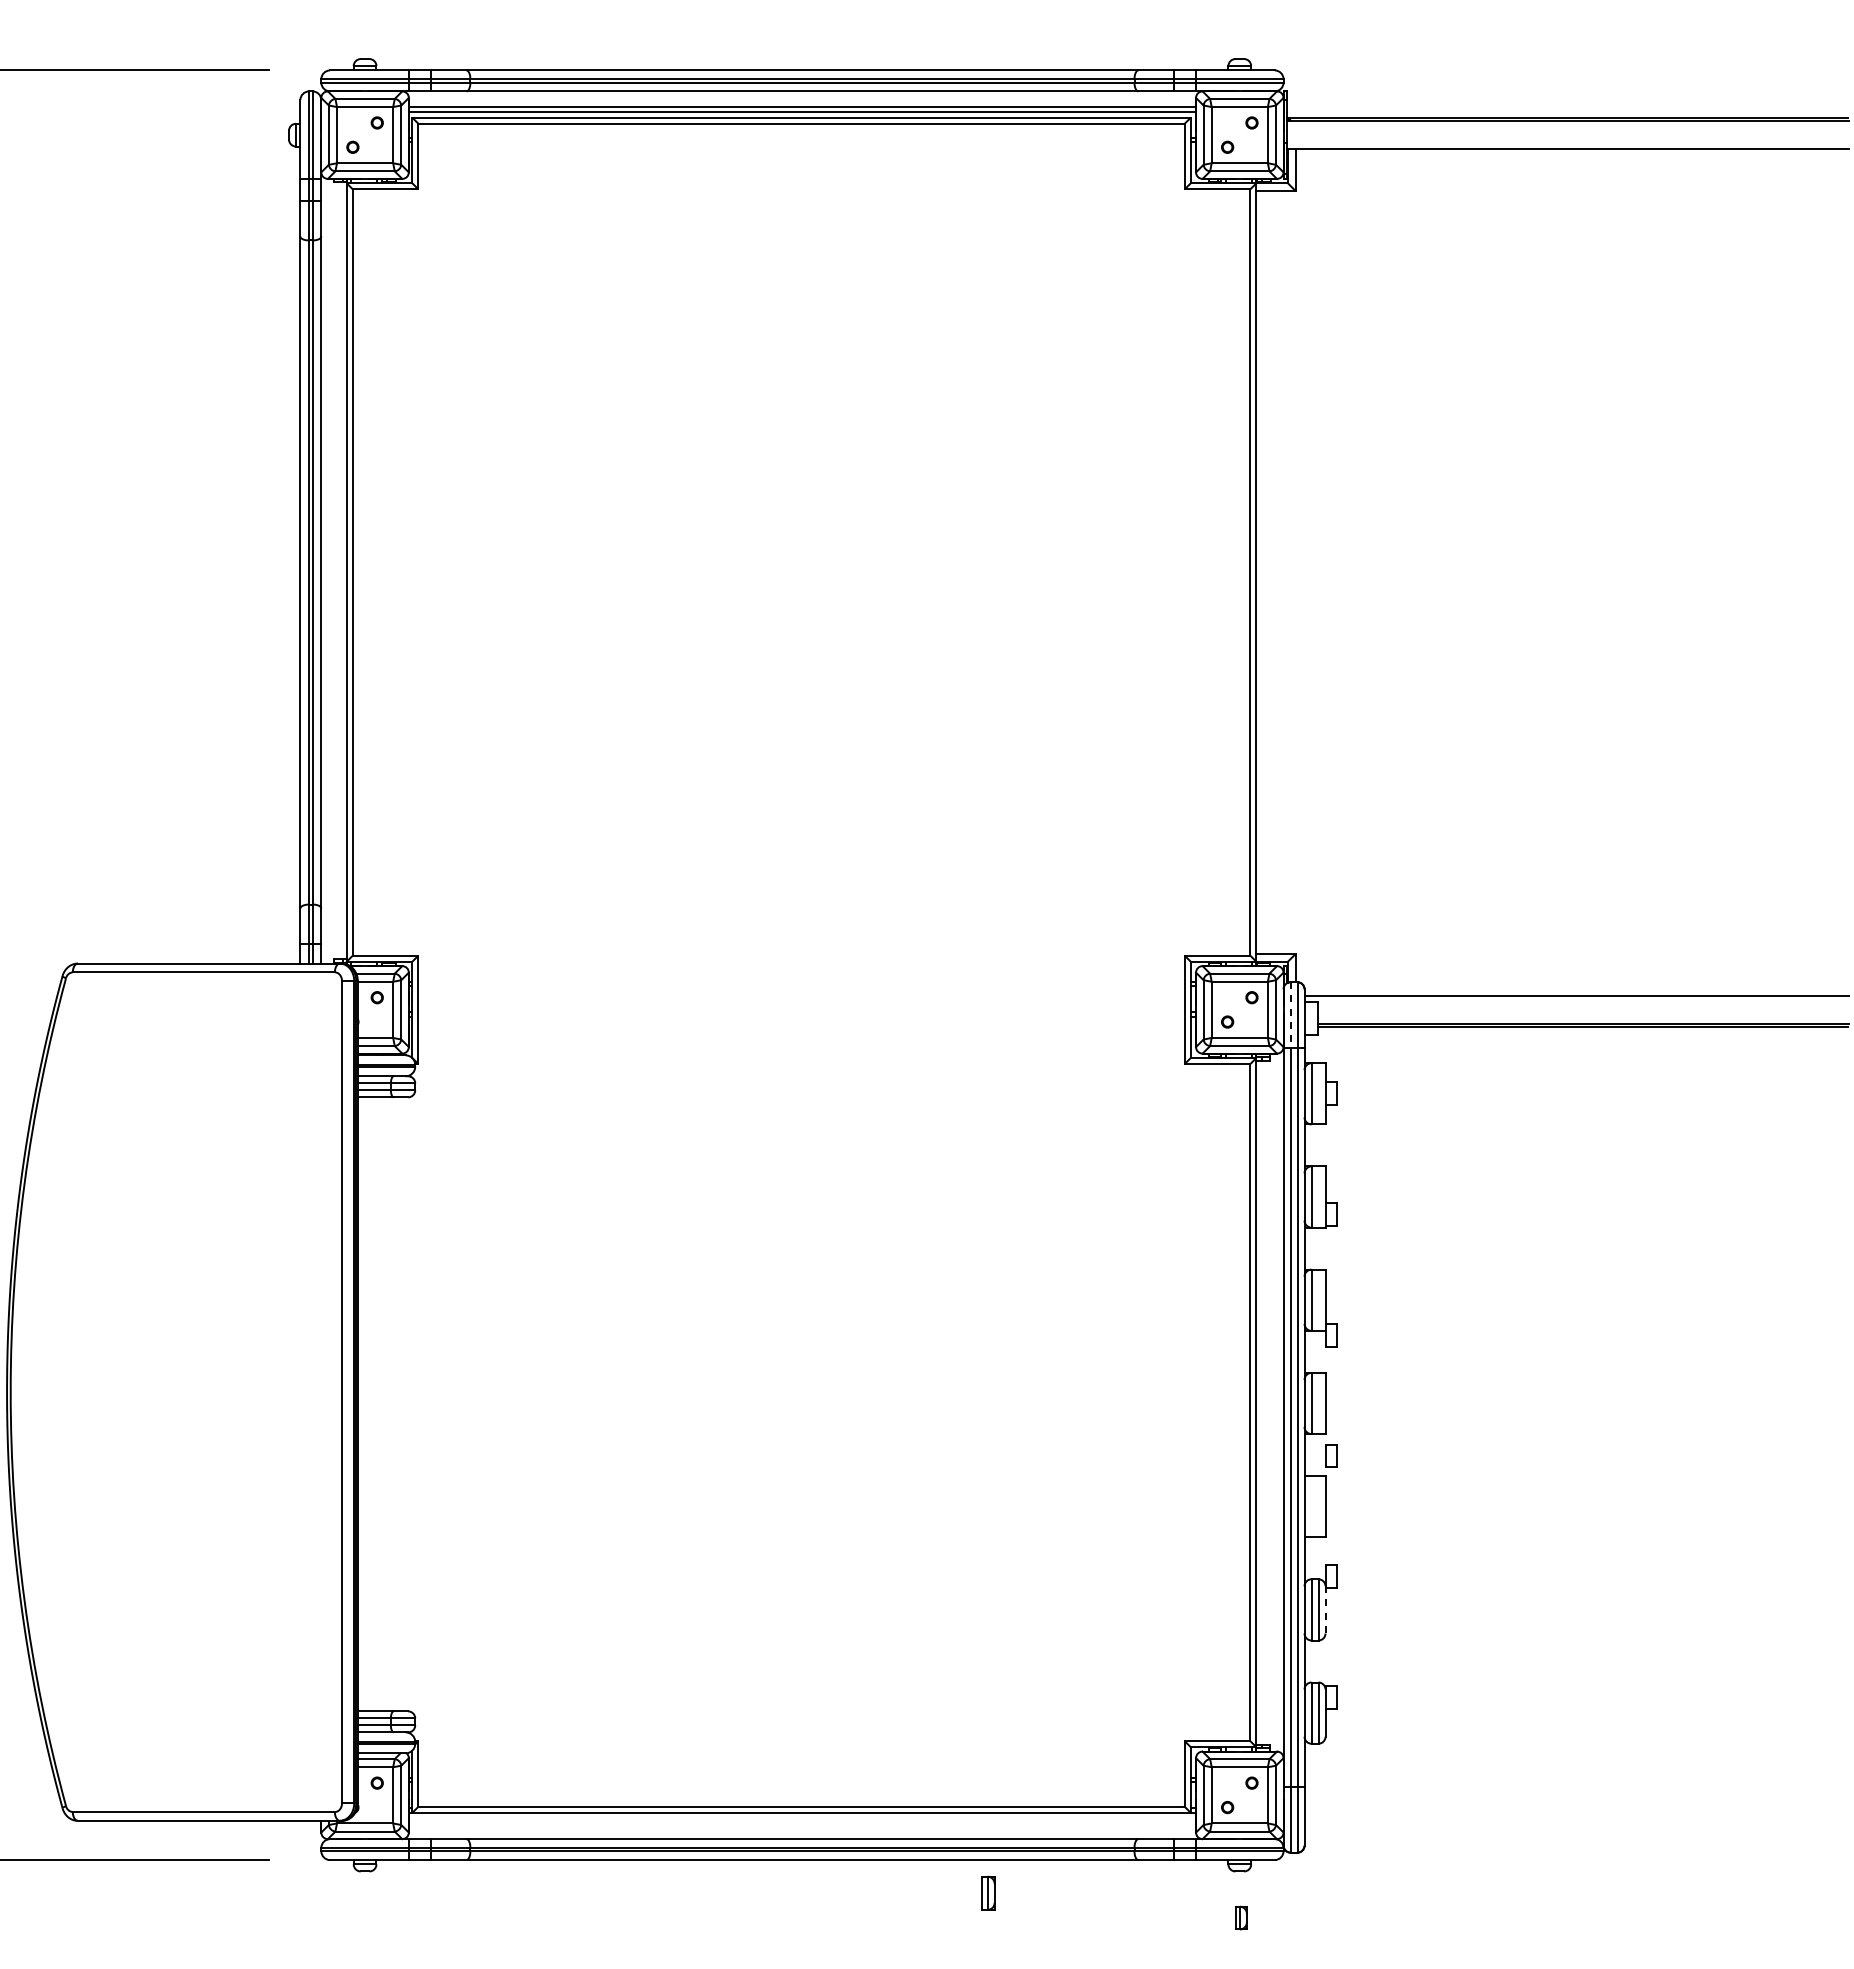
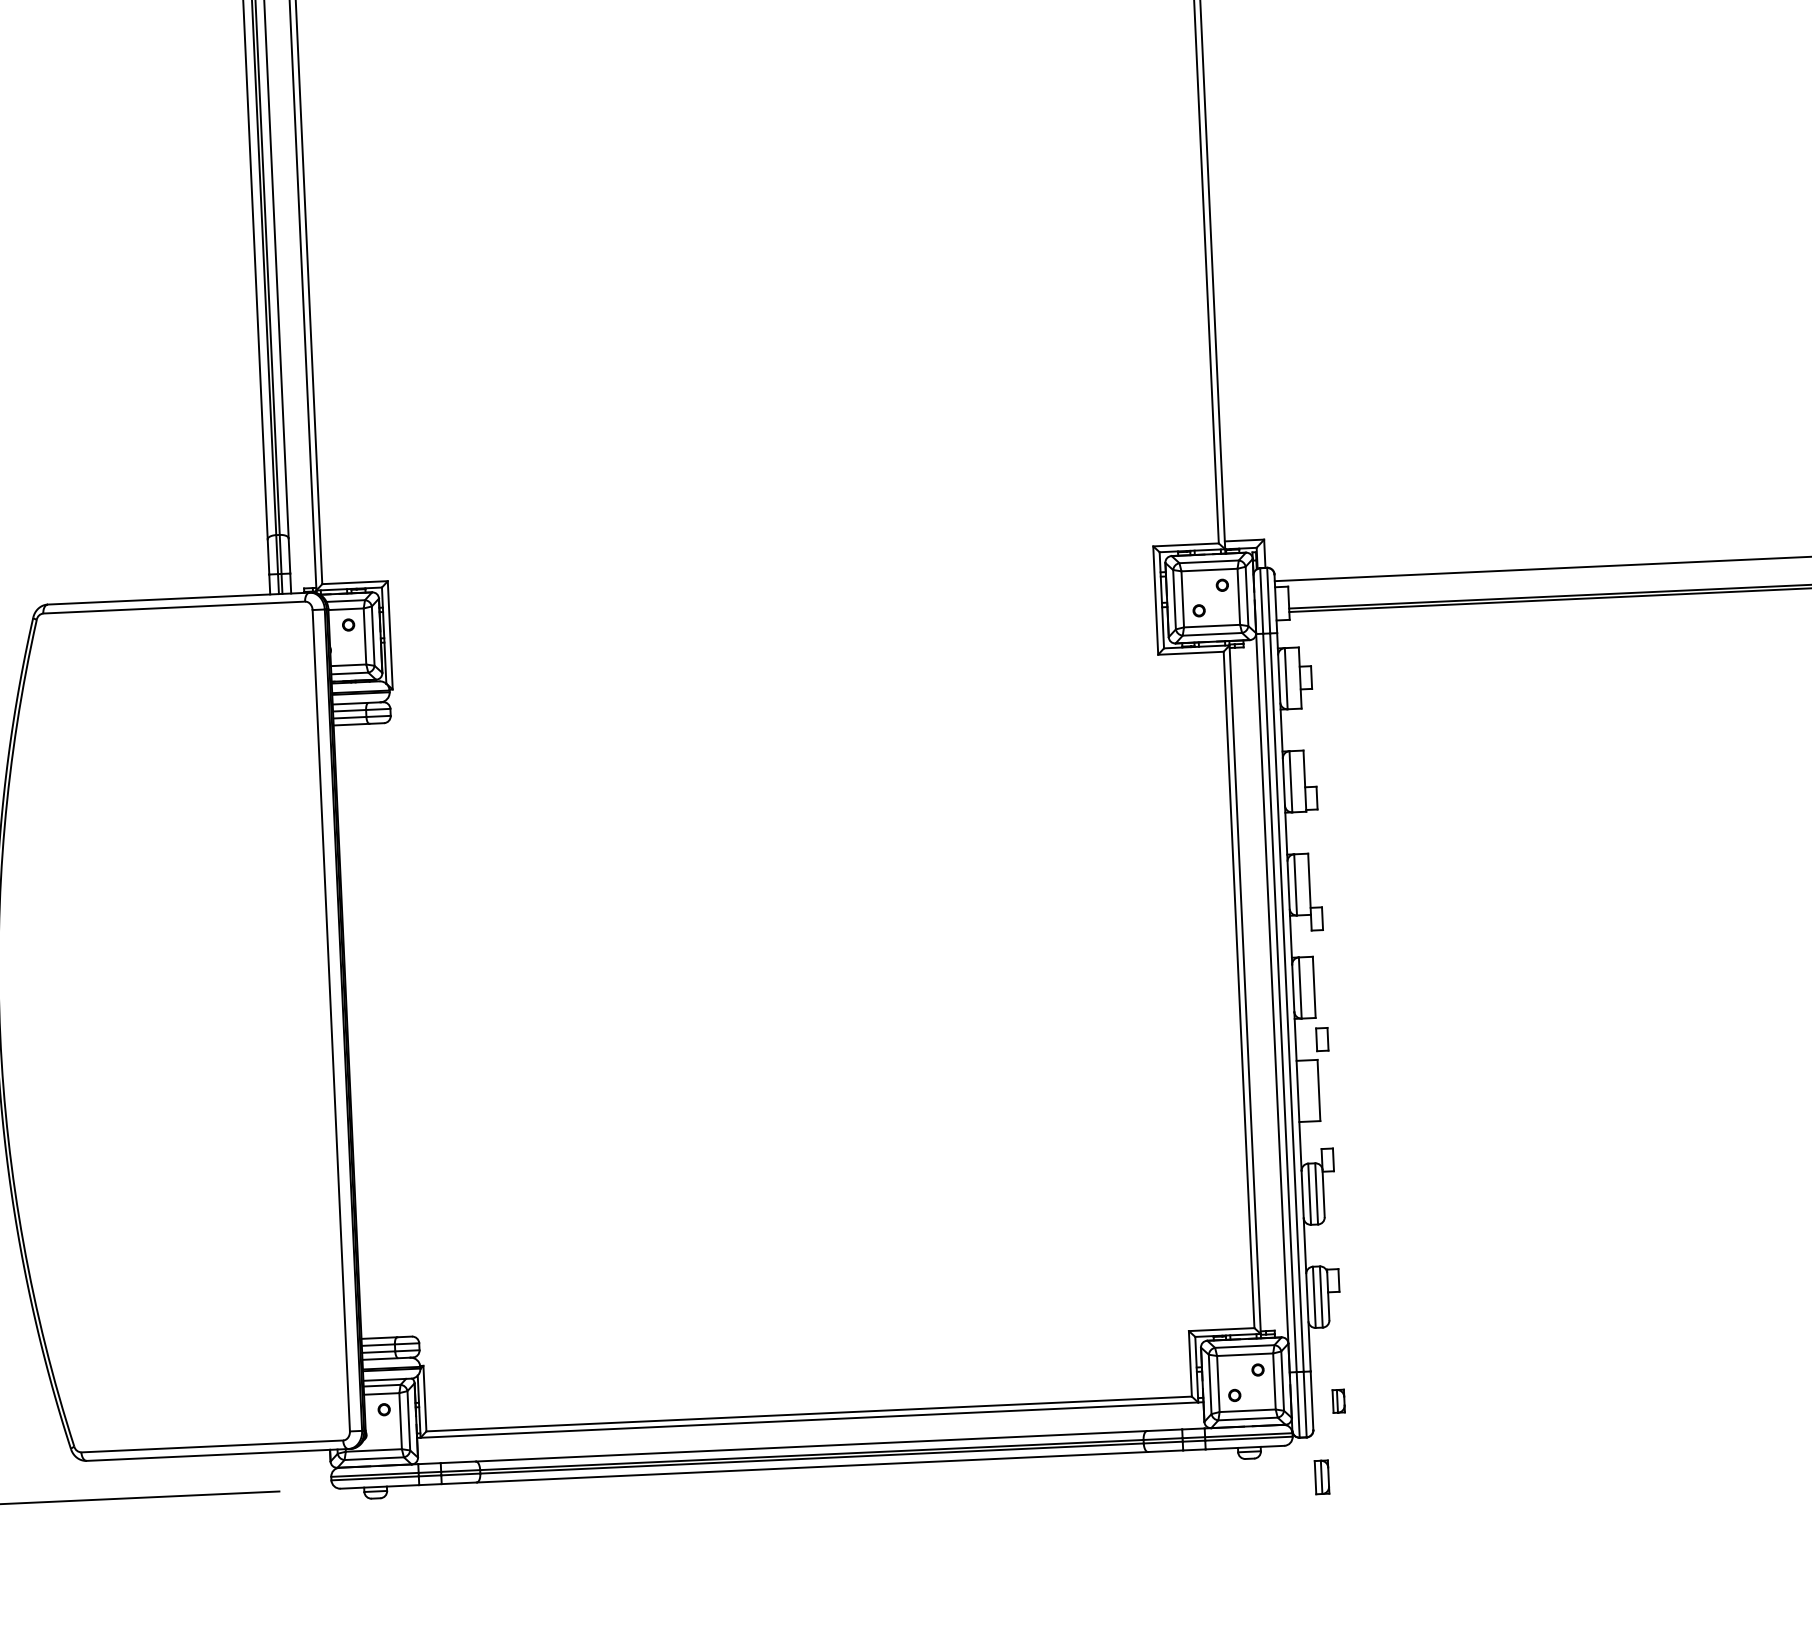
line: (1290, 1015) -> (1261, 601), dashed -> solid
line: (1325, 1609) -> (1323, 1193), dashed -> solid
part: (988, 1892) -> (1322, 1476), moved
part: (1241, 1917) -> (1339, 1400), moved

